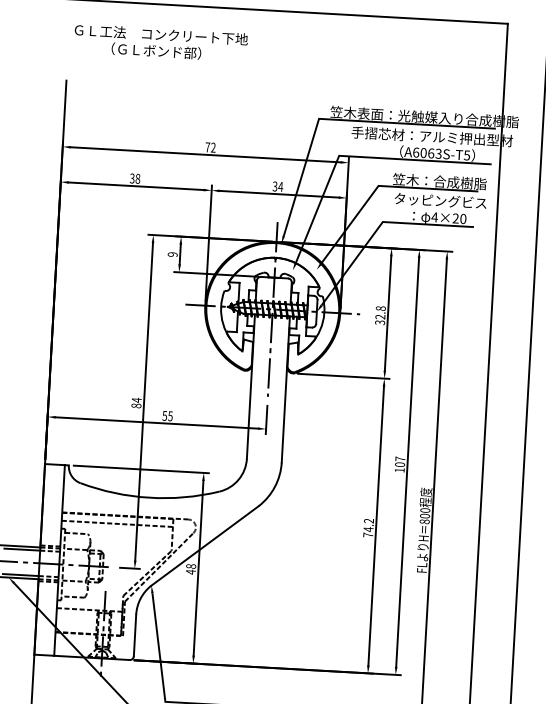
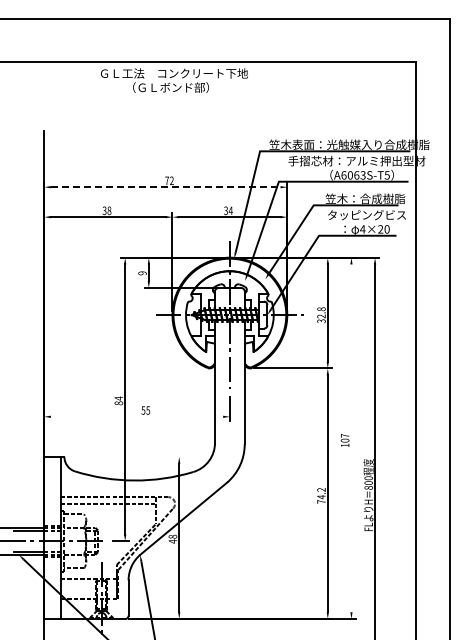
text: (160, 42) -> (174, 80), moved
line: (205, 155) -> (165, 187), solid -> dashed
line: (156, 422) -> (136, 416), removed
line: (407, 462) -> (351, 438), removed
line: (140, 468) -> (125, 456), removed

